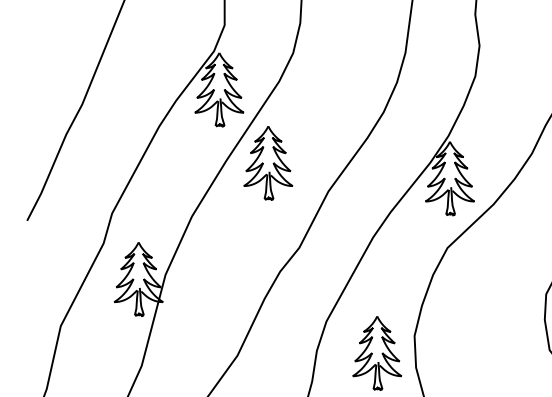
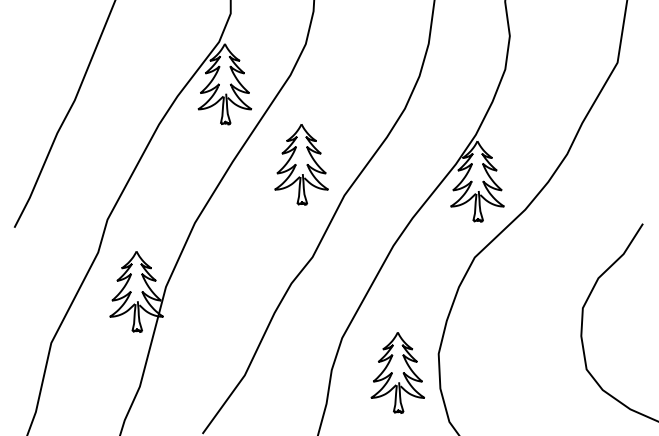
part: (268, 163) -> (301, 164), moved

